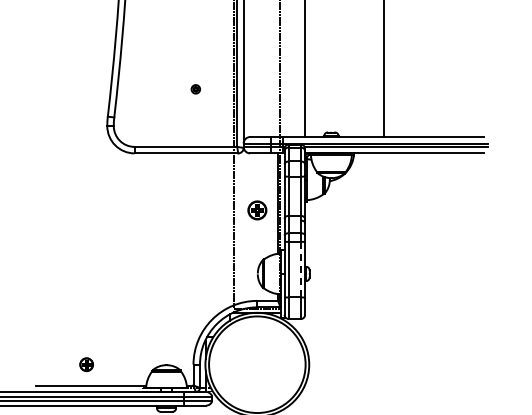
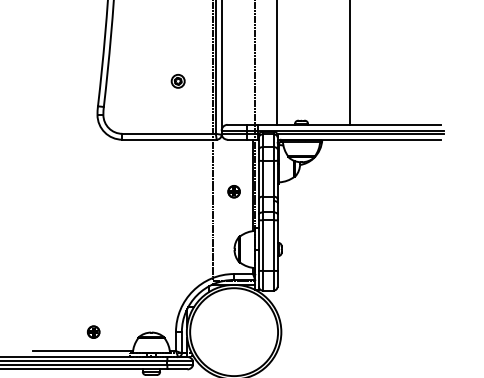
part: (195, 89) -> (177, 81), size x1.67
part: (256, 210) -> (233, 191), size x0.71
line: (300, 269) -> (273, 245), dashed -> solid
part: (86, 363) -> (93, 331), moved

